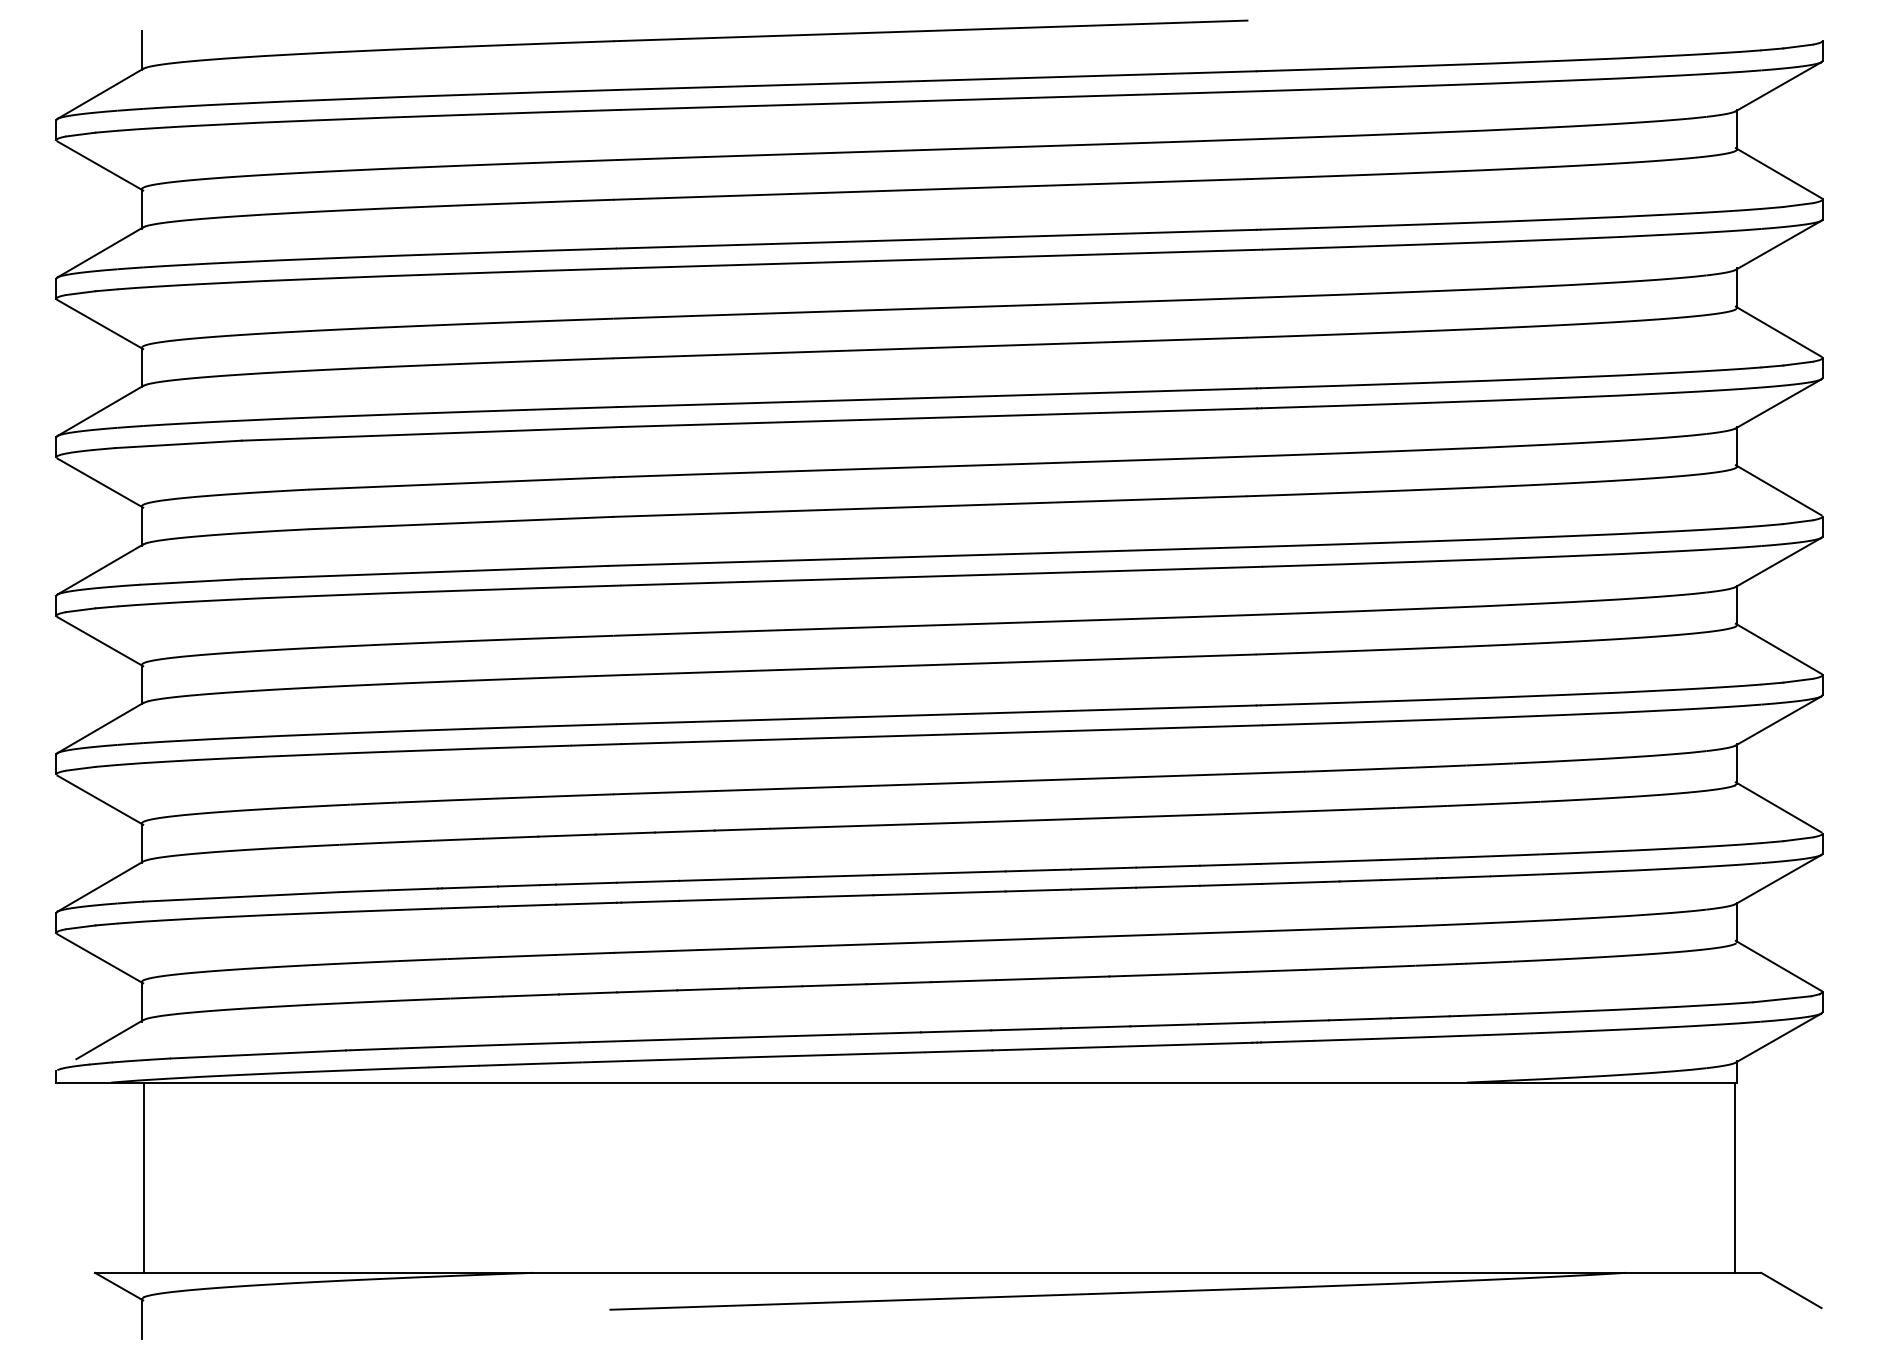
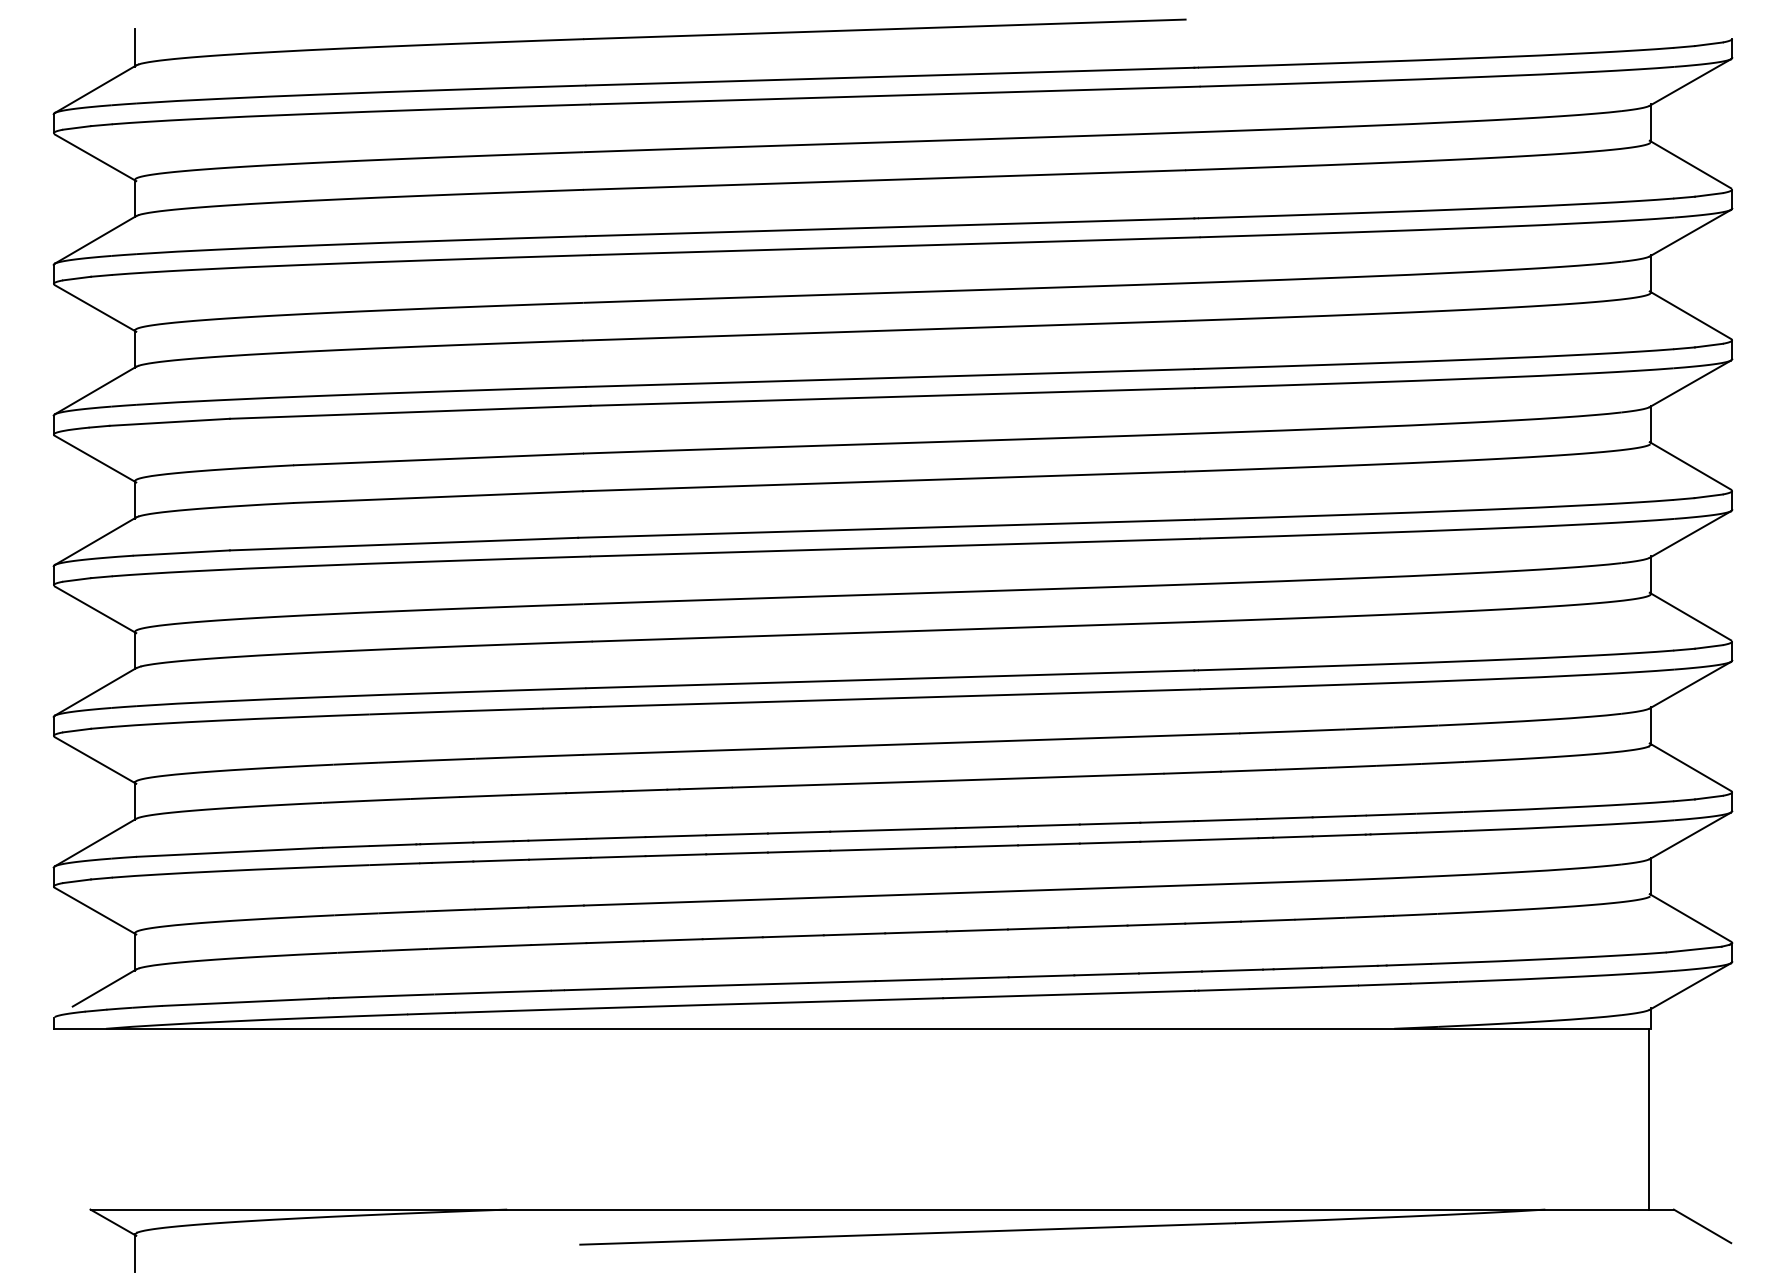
line: (143, 1177) -> (136, 1119), removed

